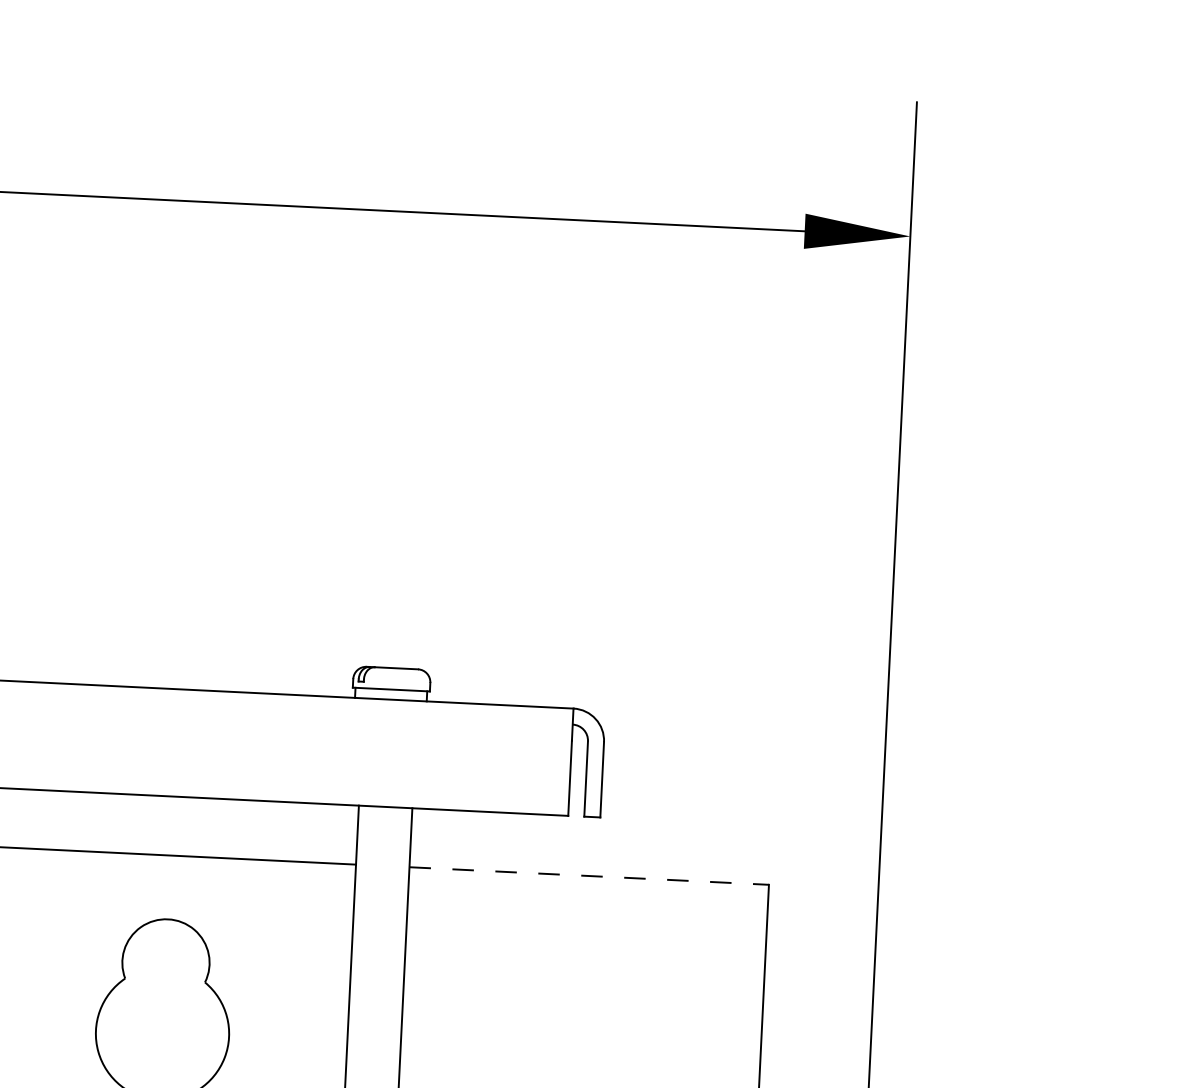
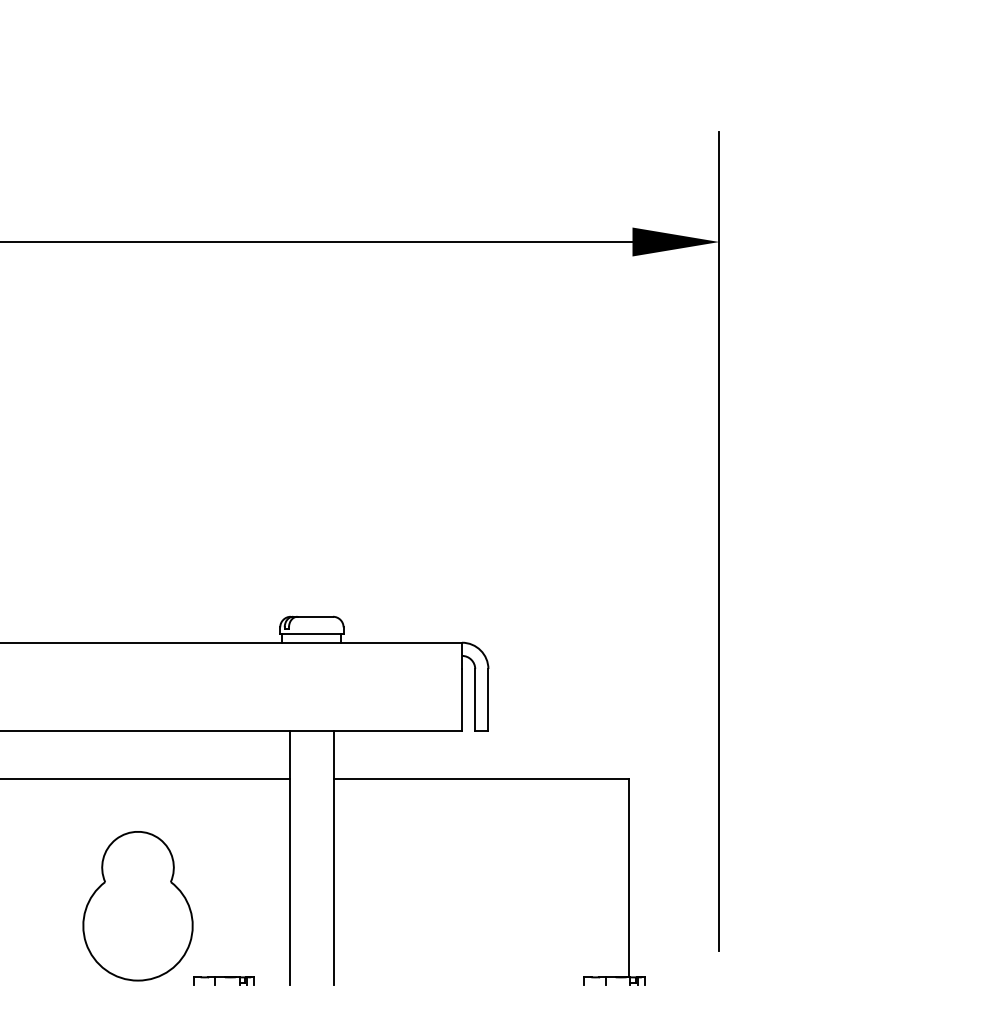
line: (589, 876) -> (481, 779), dashed -> solid

